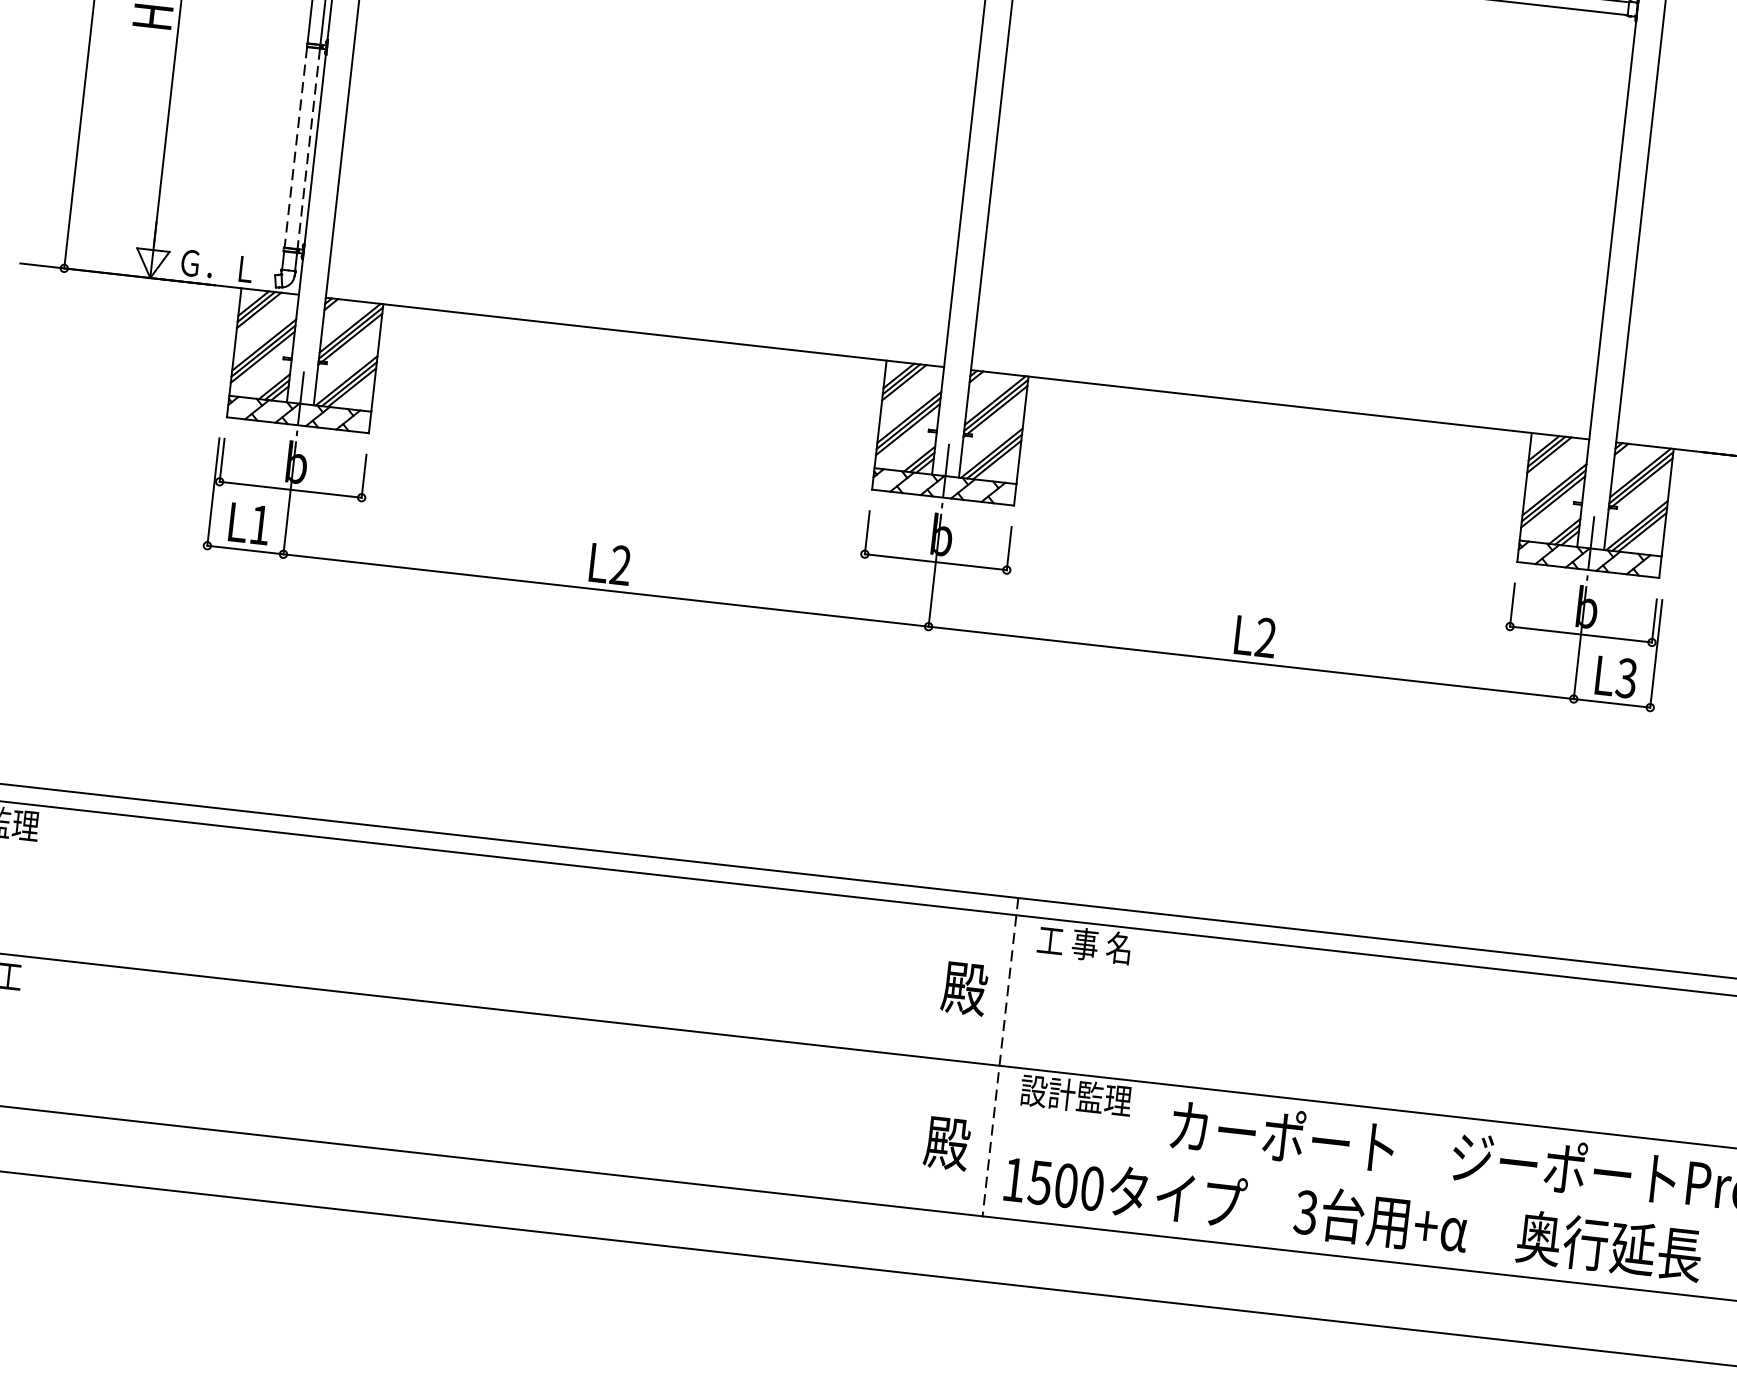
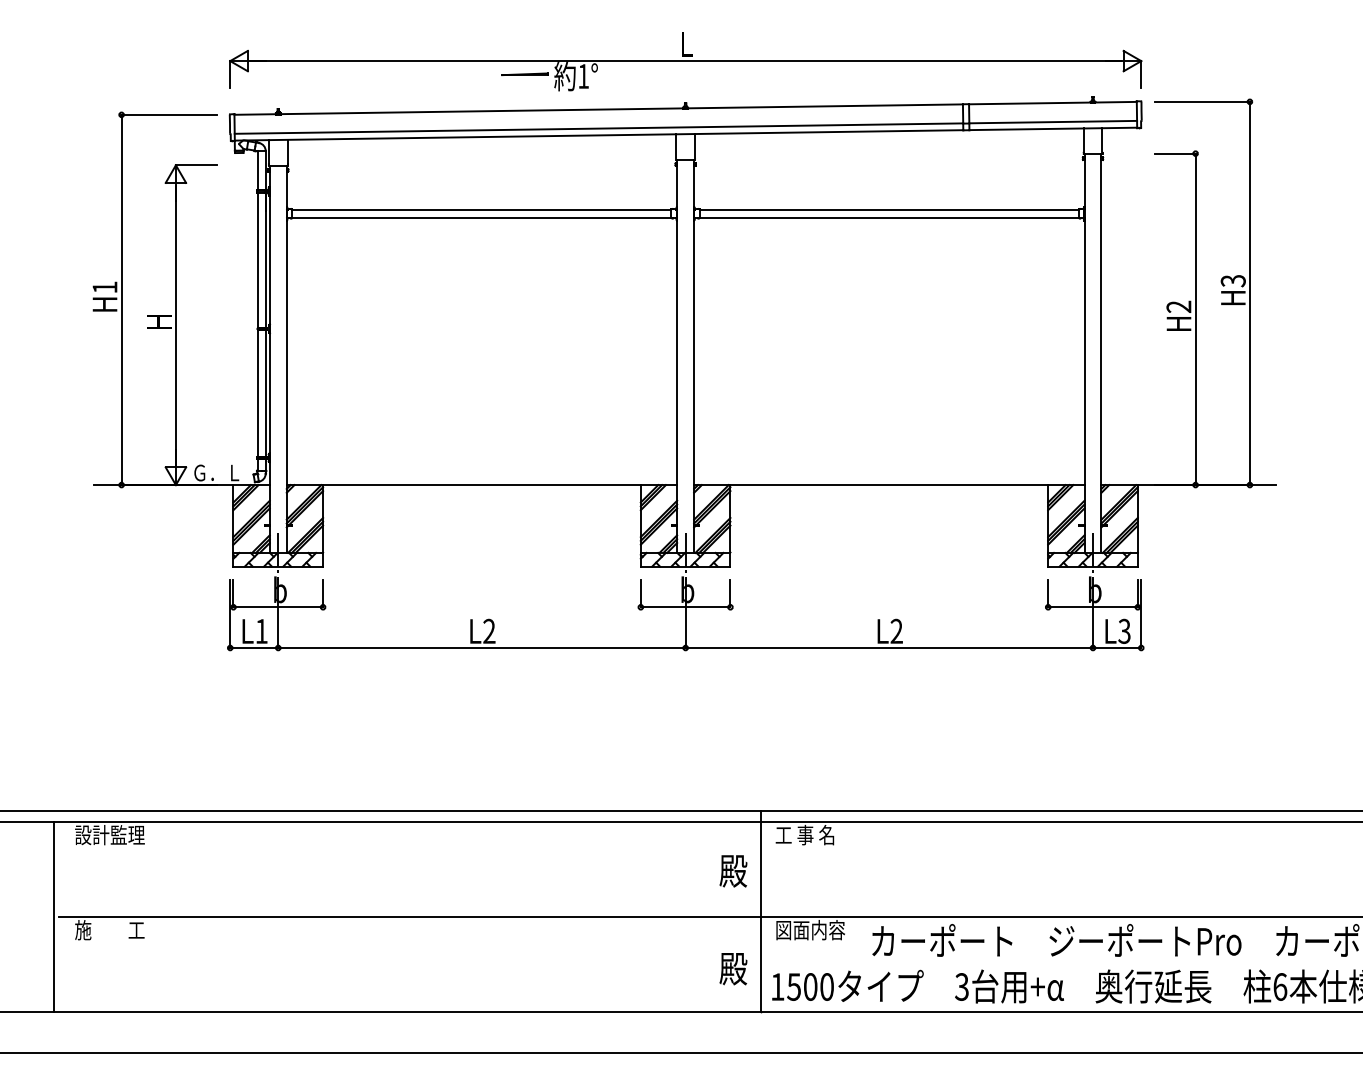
line: (295, 147) -> (257, 393), dashed -> solid
line: (308, 148) -> (265, 393), dashed -> solid
line: (1000, 1057) -> (760, 911), dashed -> solid
text: (1076, 1096) -> (810, 930), 設計監理 -> 図面内容

